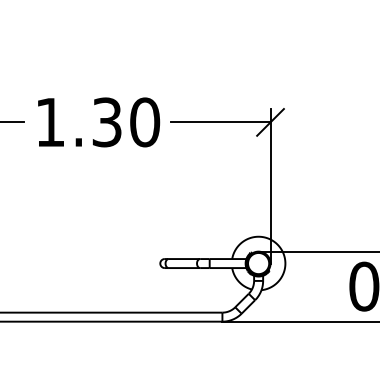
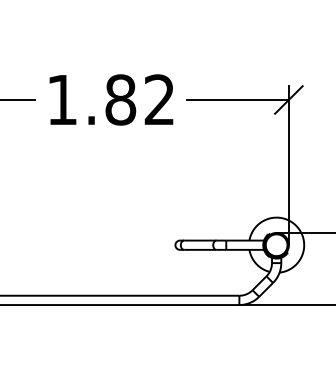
text: (126, 122) -> (140, 100), 1.30 -> 1.82

